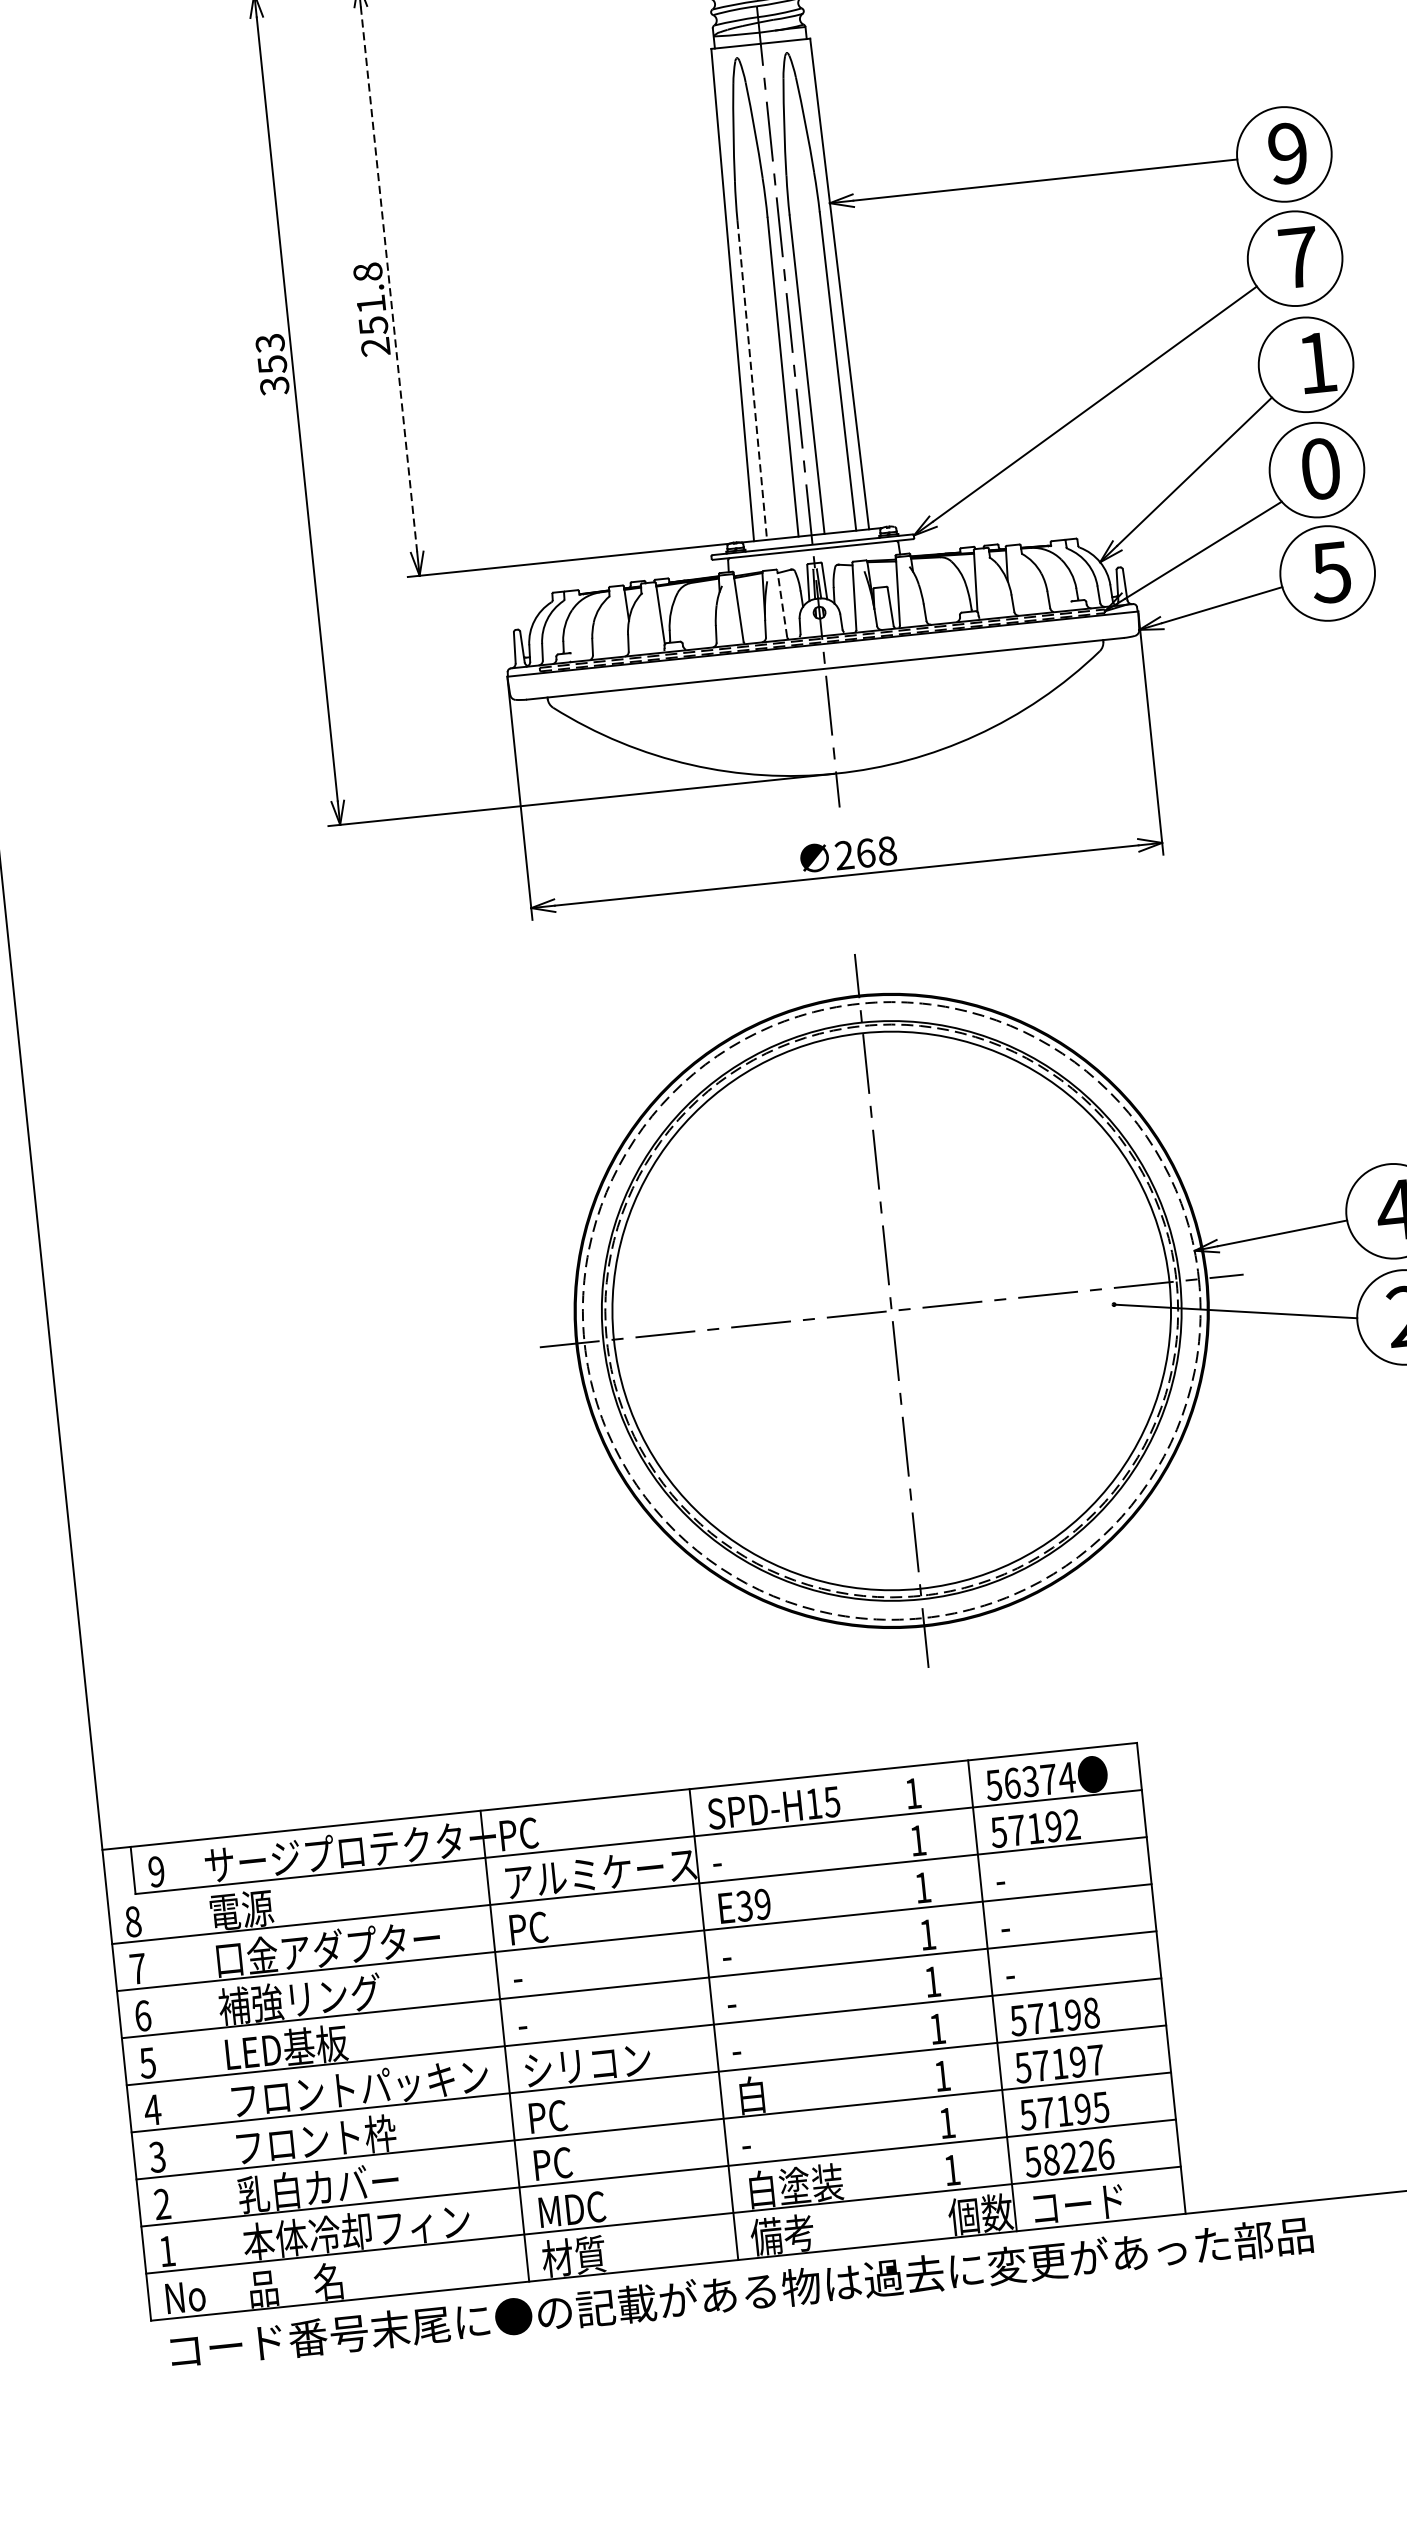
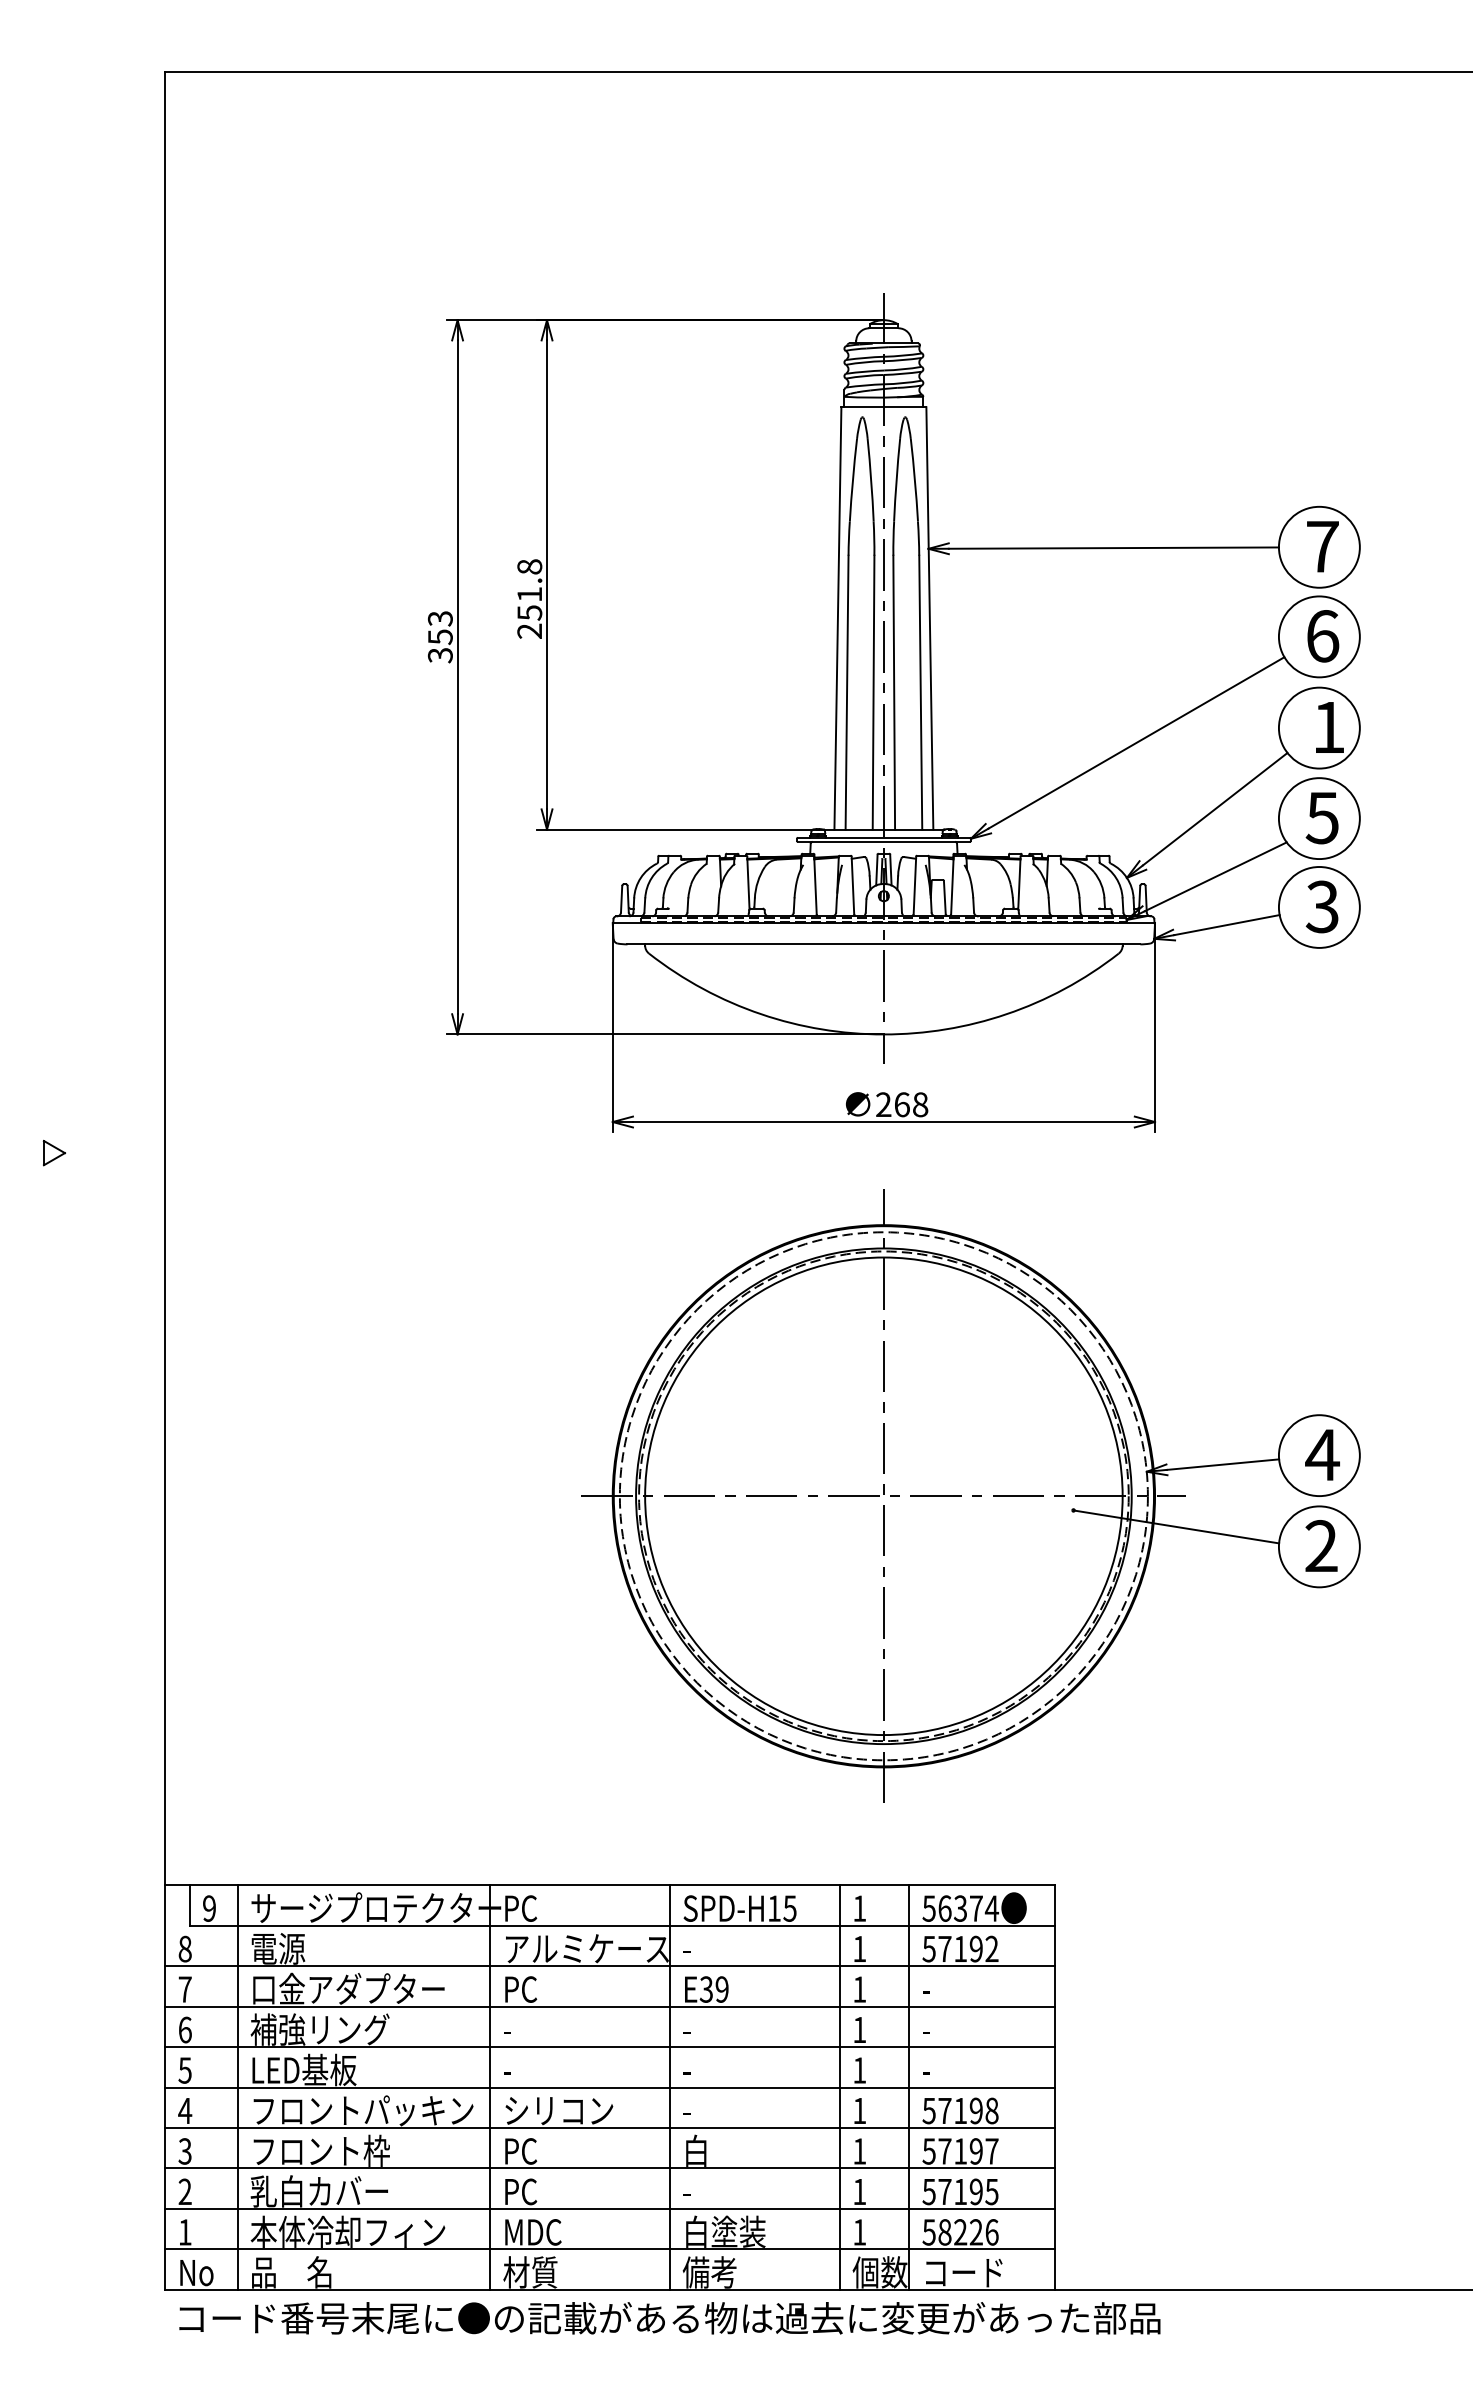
text: (1287, 153) -> (1322, 546), 9 -> 7
text: (1299, 257) -> (1323, 636), 7 -> 6
line: (389, 280) -> (547, 575), dashed -> solid
line: (752, 380) -> (847, 692), dashed -> solid
text: (1319, 468) -> (1321, 817), 0 -> 5
text: (1329, 572) -> (1321, 906), 5 -> 3
line: (781, 604) -> (852, 885), dashed -> solid
line: (911, 2004) -> (839, 2087), added
line: (210, 2076) -> (237, 2087), added

